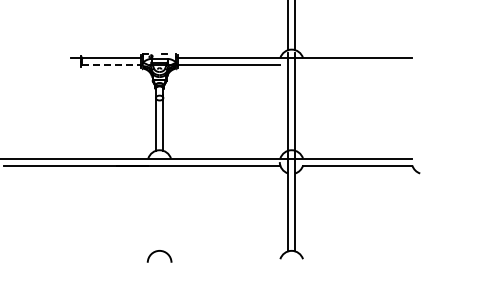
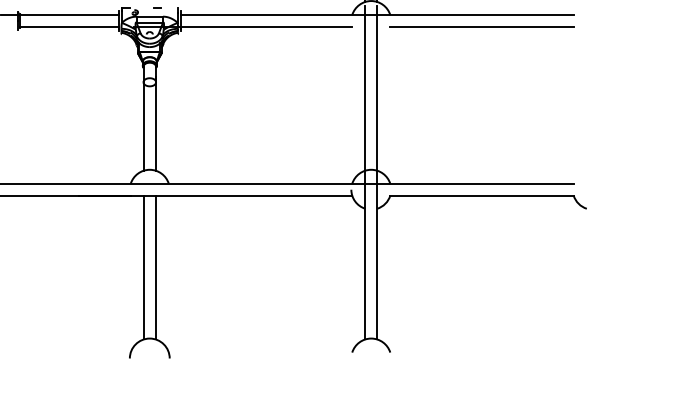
line: (111, 65) -> (69, 27), dashed -> solid
line: (357, 65) -> (481, 27), added
line: (156, 208) -> (144, 267), added
line: (163, 208) -> (156, 267), added

